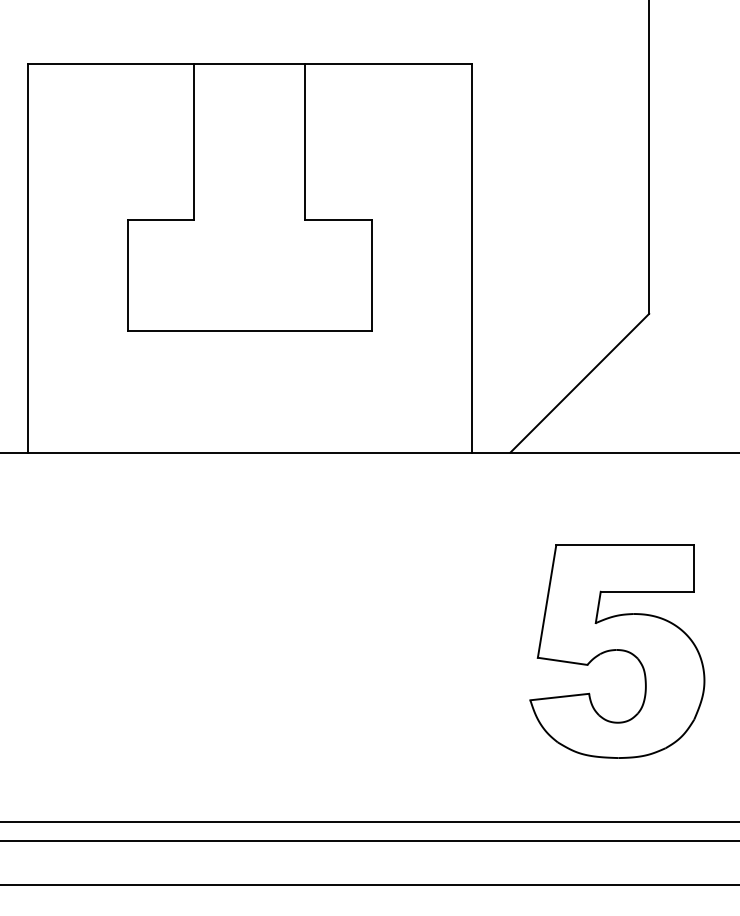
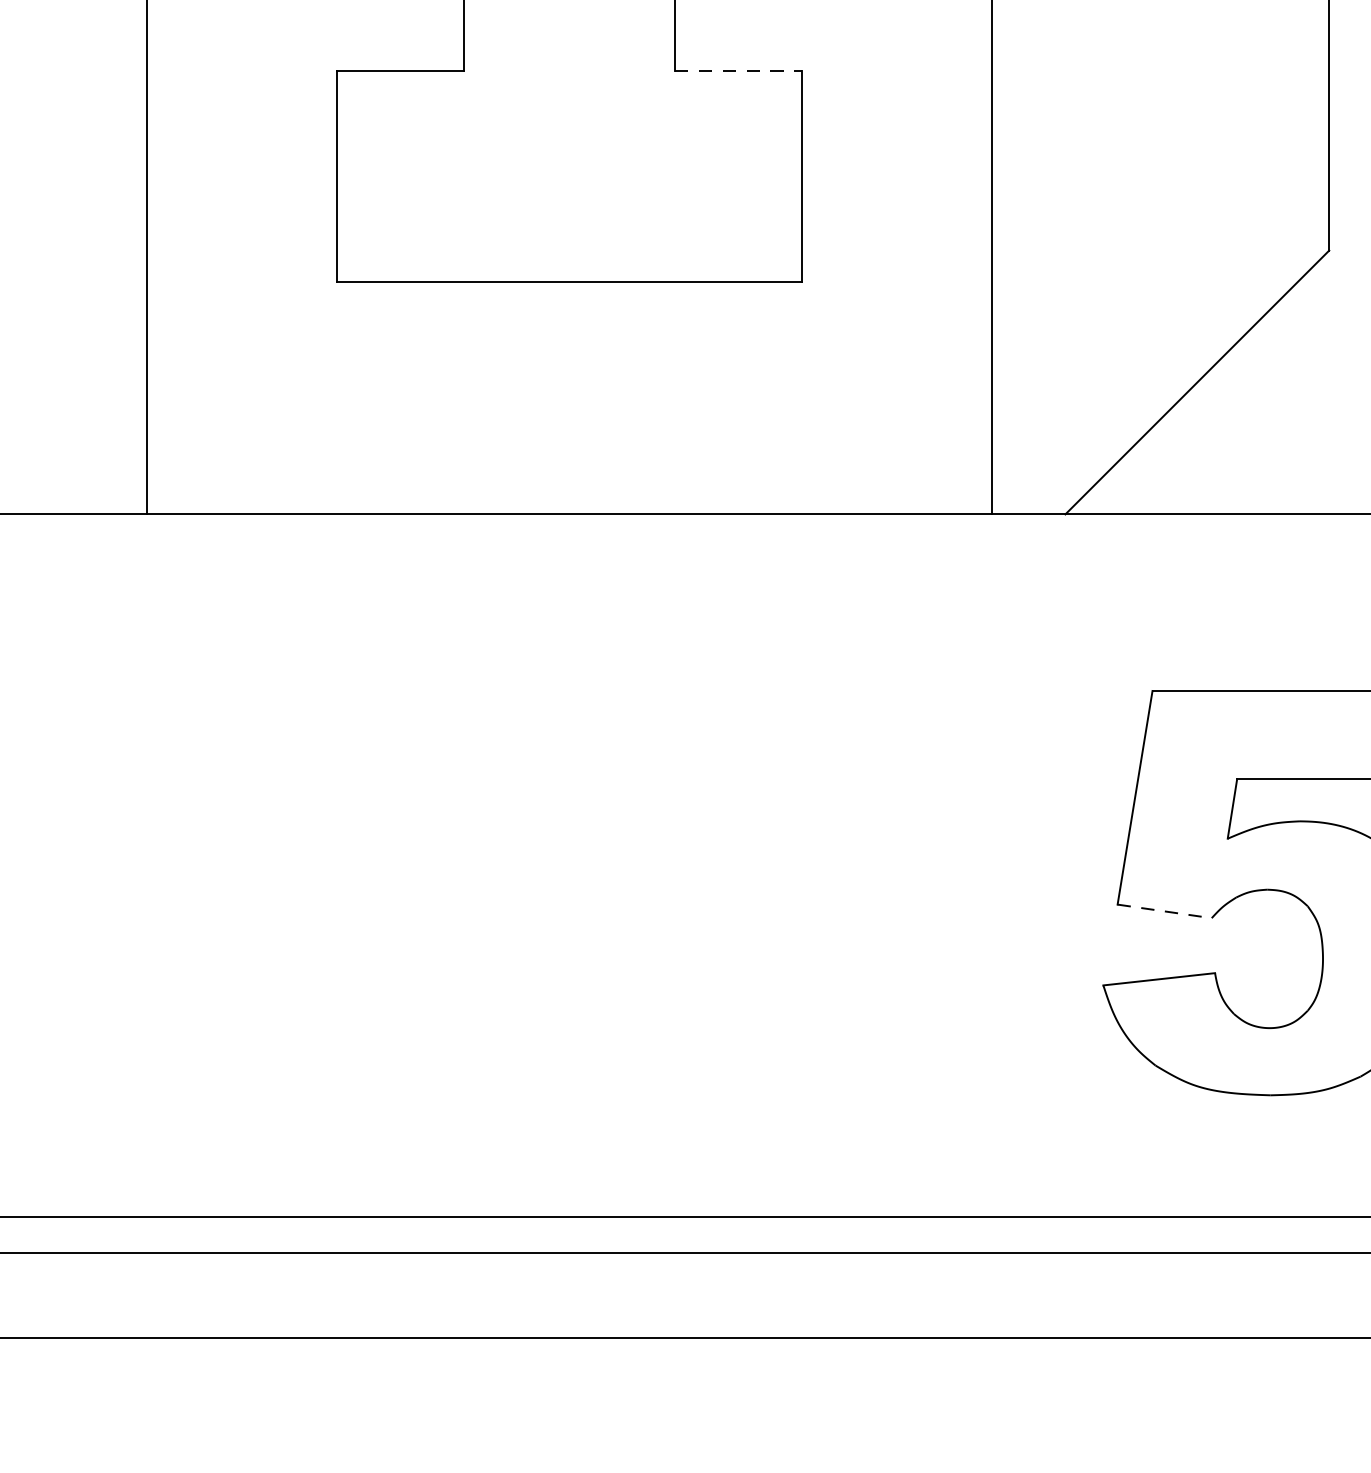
line: (338, 219) -> (738, 71), solid -> dashed
line: (563, 661) -> (1166, 911), solid -> dashed

